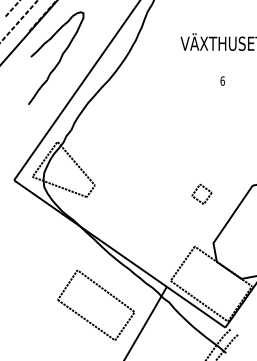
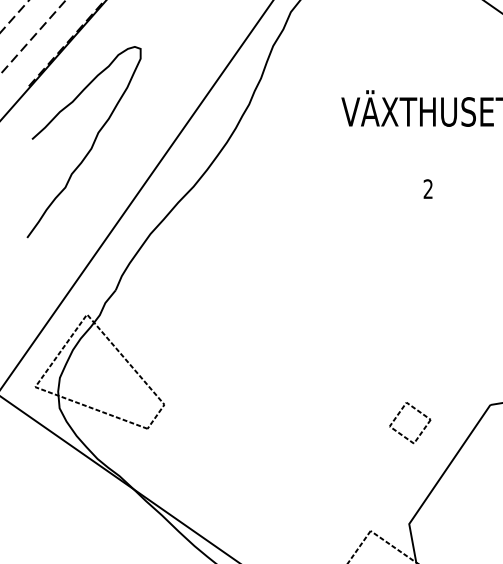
text: (222, 80) -> (427, 187), 6 -> 2
part: (201, 193) -> (409, 421), moved

